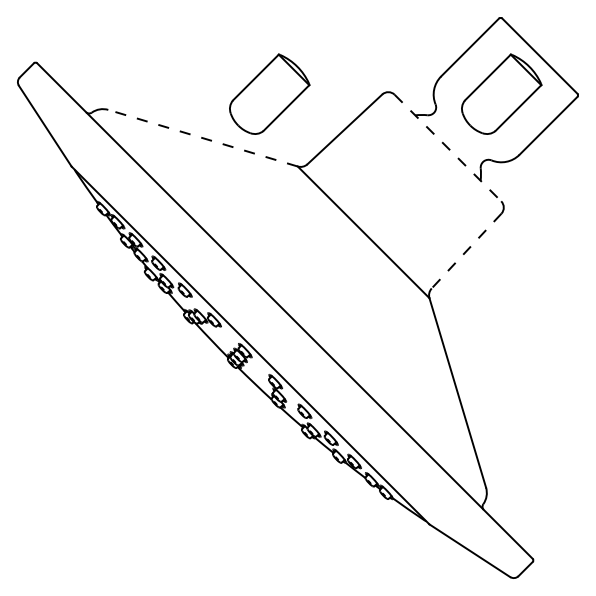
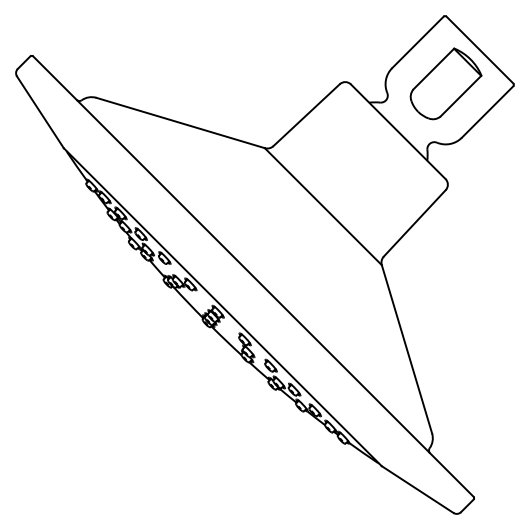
part: (269, 93) -> (239, 83), removed
line: (203, 138) -> (181, 123), dashed -> solid
line: (448, 148) -> (398, 132), dashed -> solid
line: (466, 251) -> (414, 223), dashed -> solid

